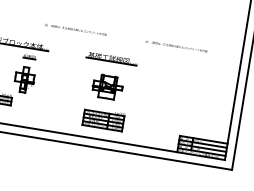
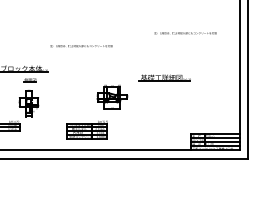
text: (75, 30) -> (81, 46), moved
text: (176, 46) -> (185, 33), moved
part: (111, 58) -> (164, 77), moved
part: (102, 118) -> (86, 129), moved

